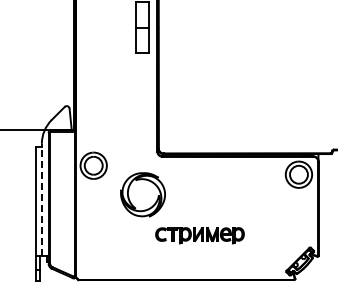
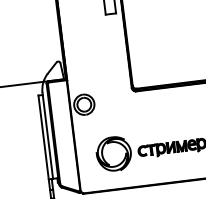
part: (142, 194) -> (113, 153), moved
line: (41, 199) -> (47, 135), dashed -> solid

